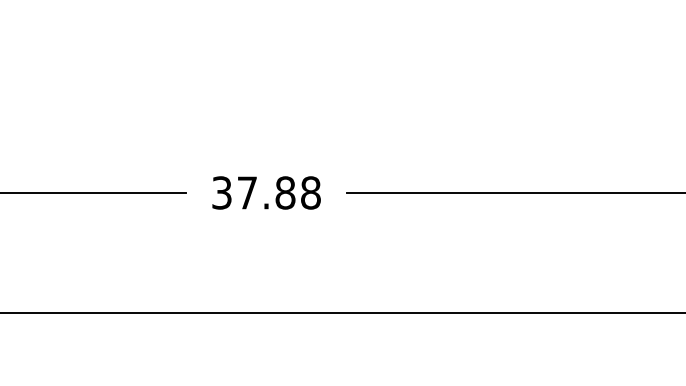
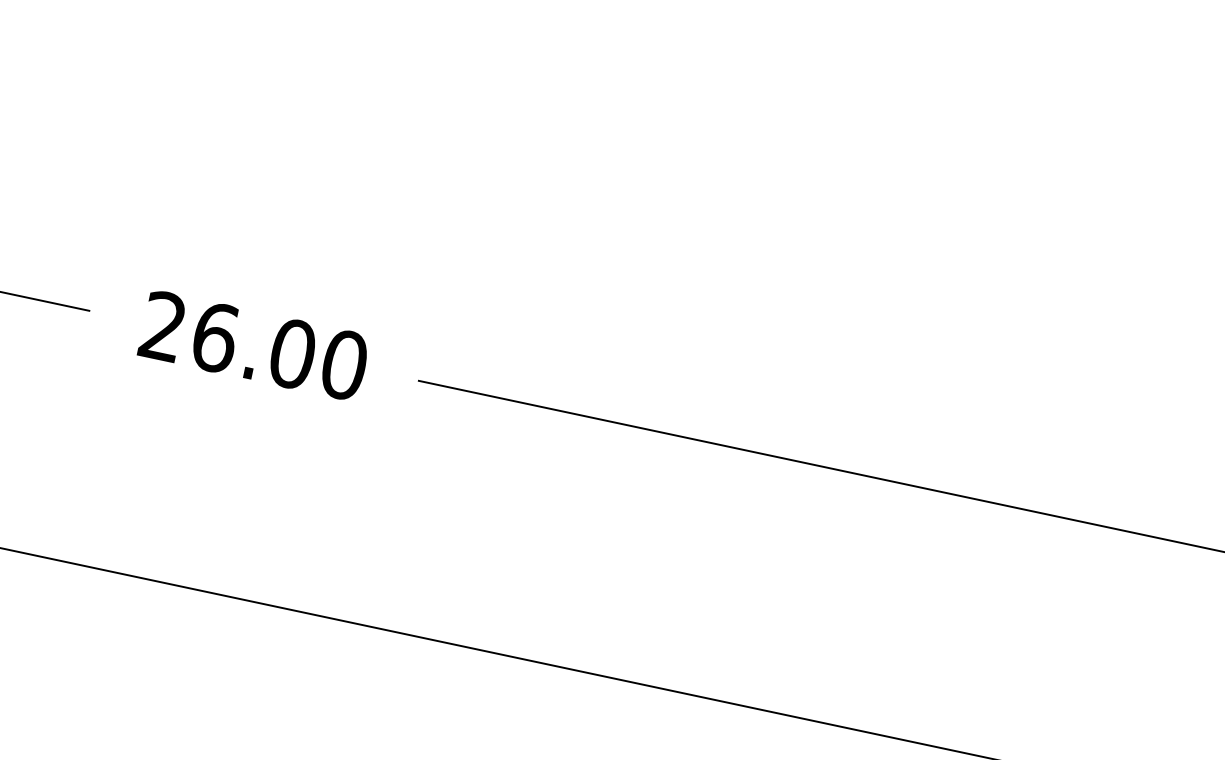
text: (266, 192) -> (254, 344), 37.88 -> 26.00

